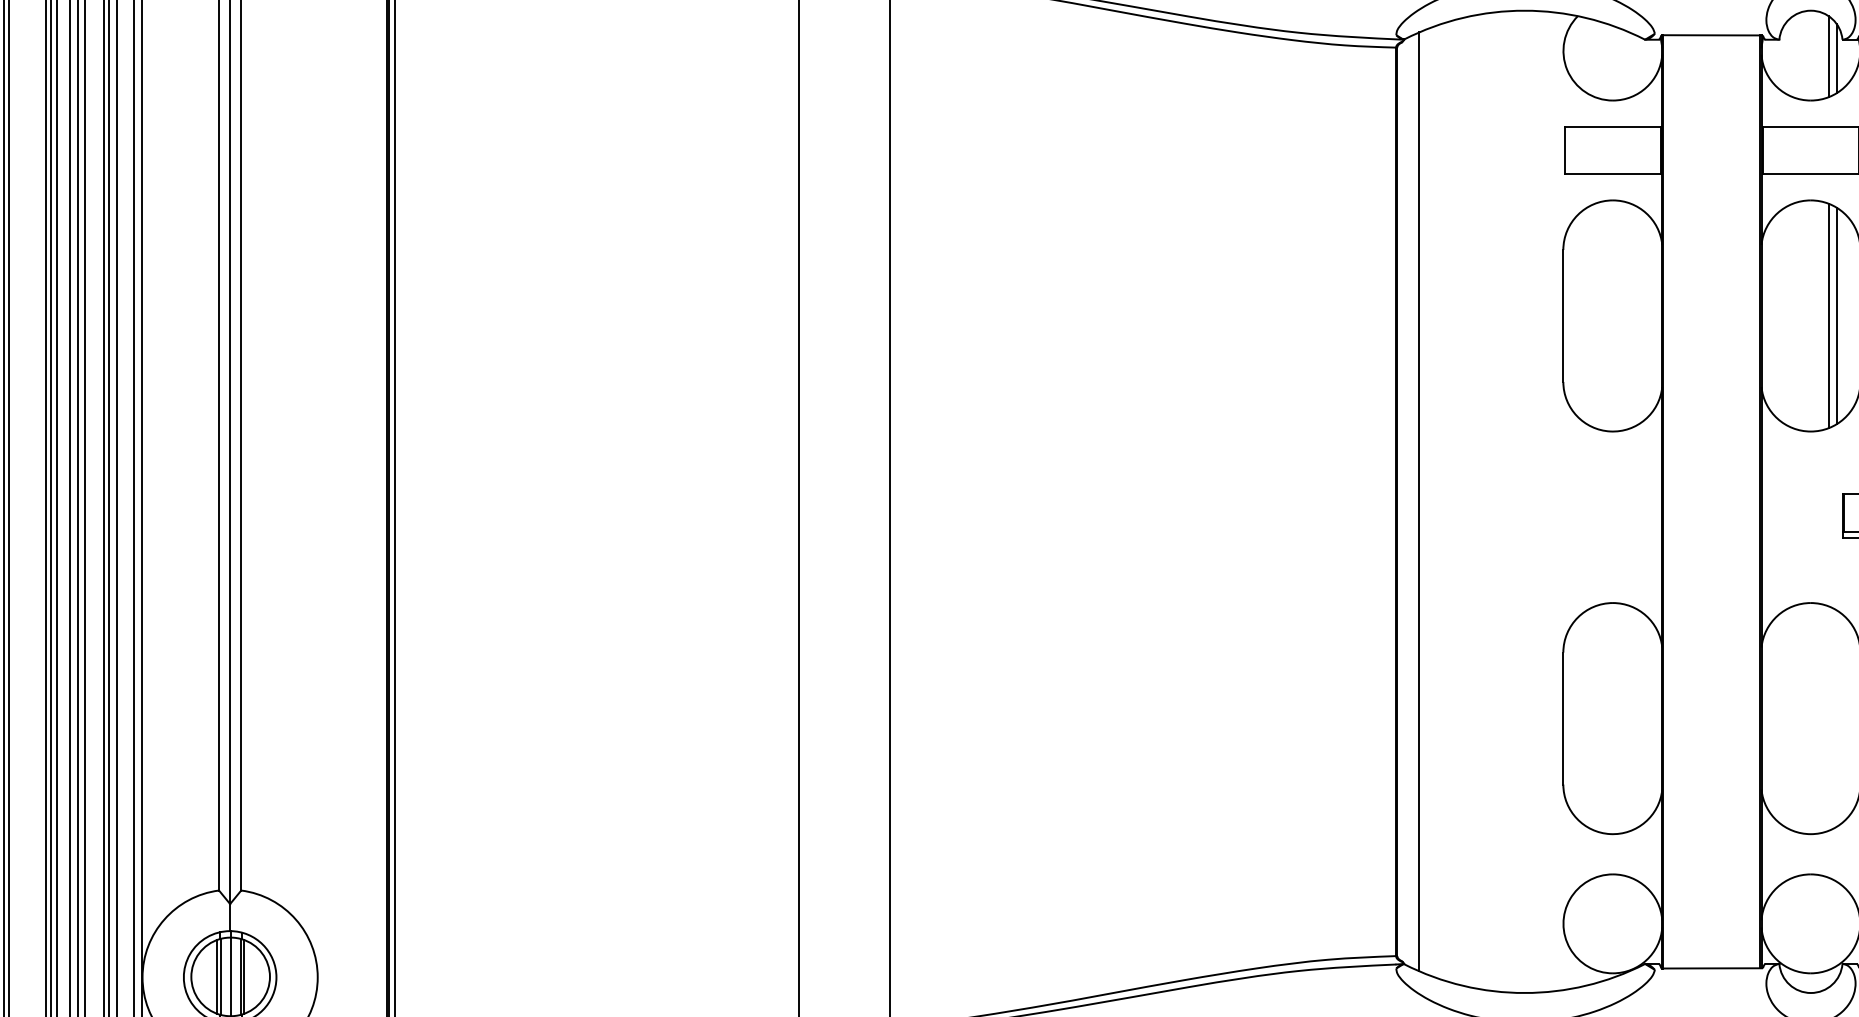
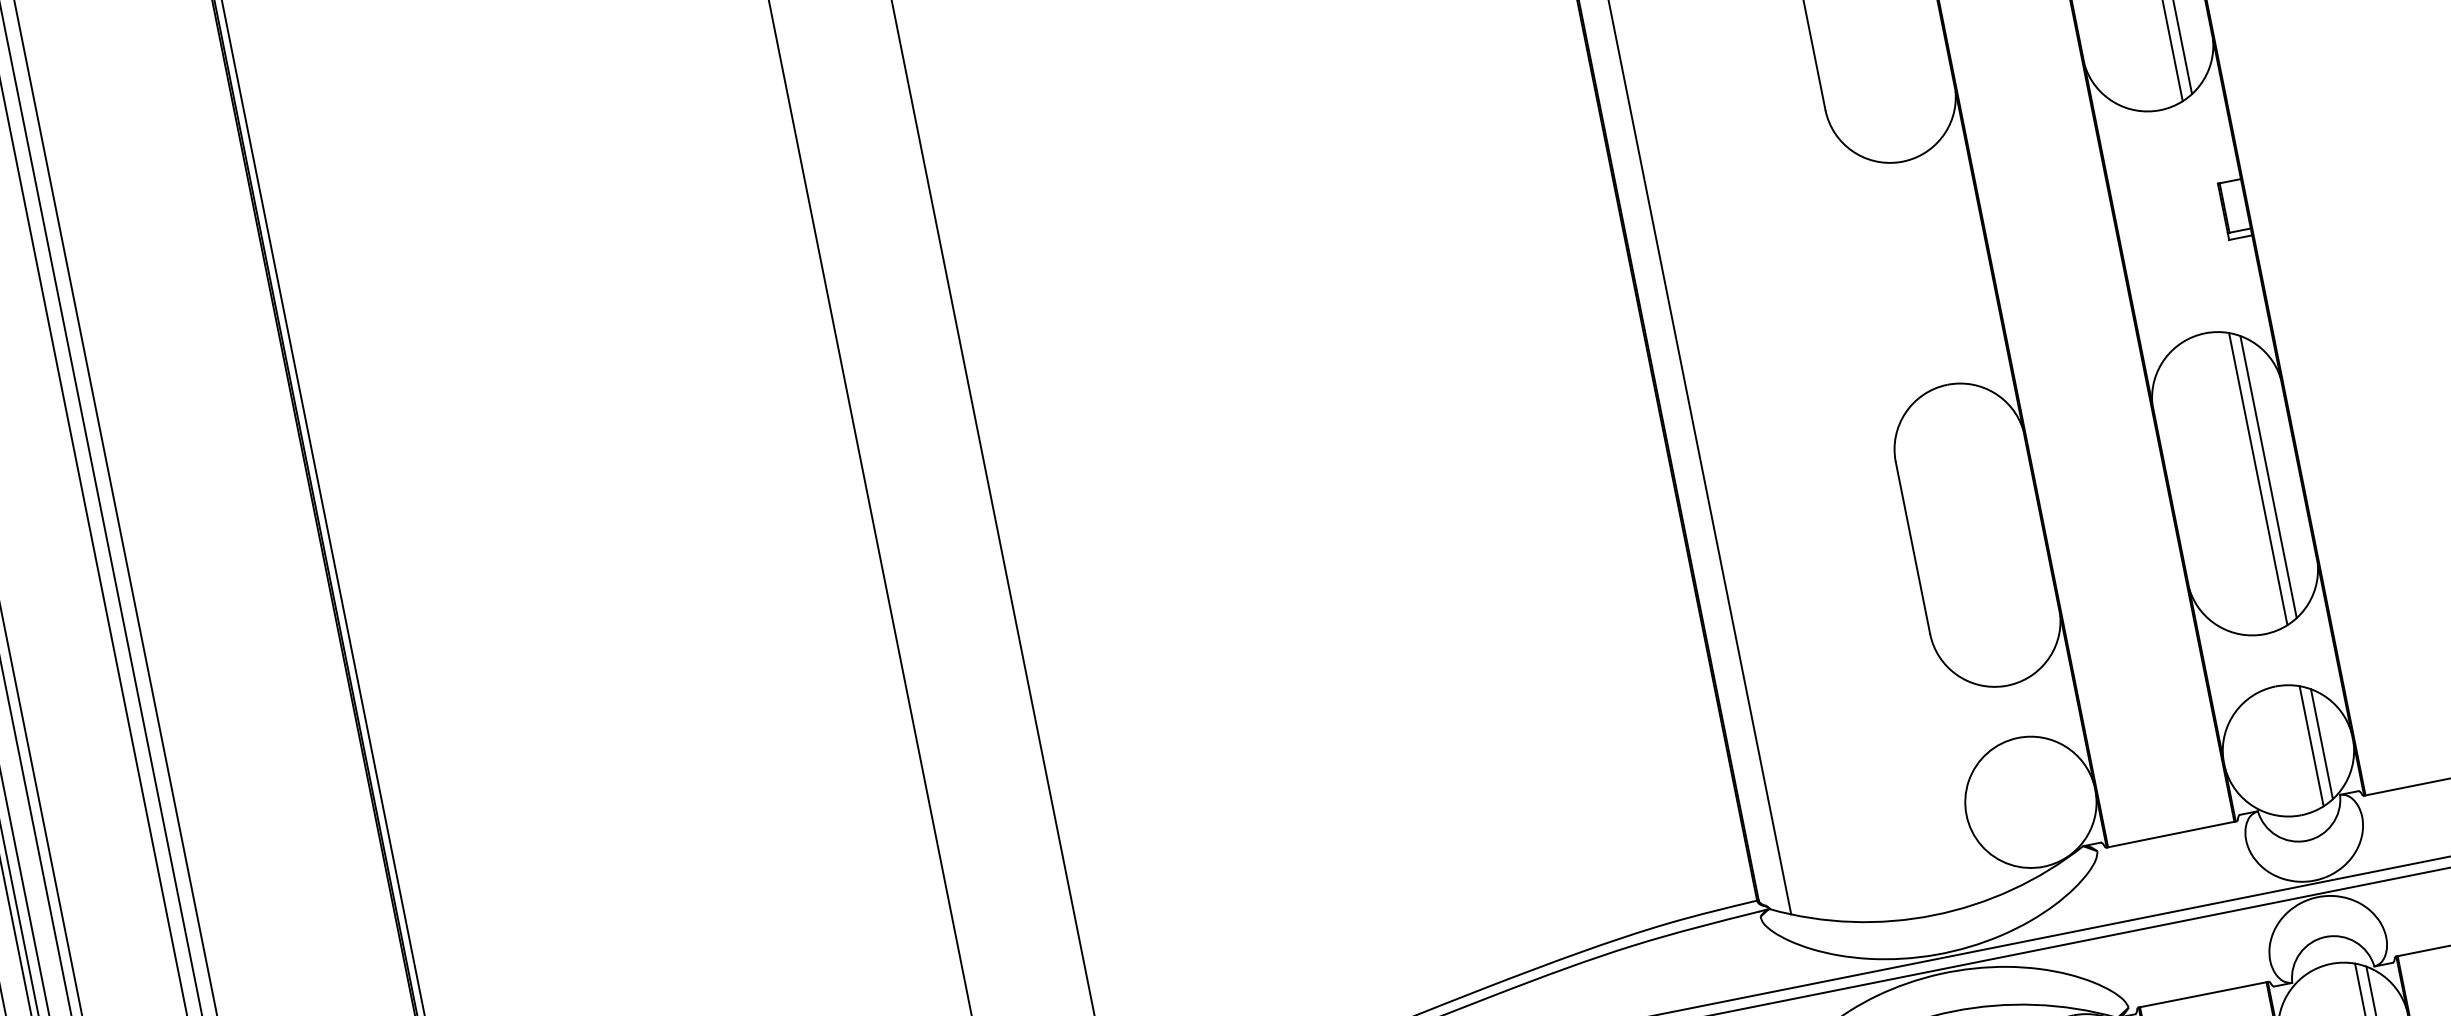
line: (1828, 718) -> (2258, 479), added
line: (1836, 718) -> (2268, 476), added
line: (1828, 923) -> (2311, 745), added
line: (1836, 923) -> (2321, 743), added

